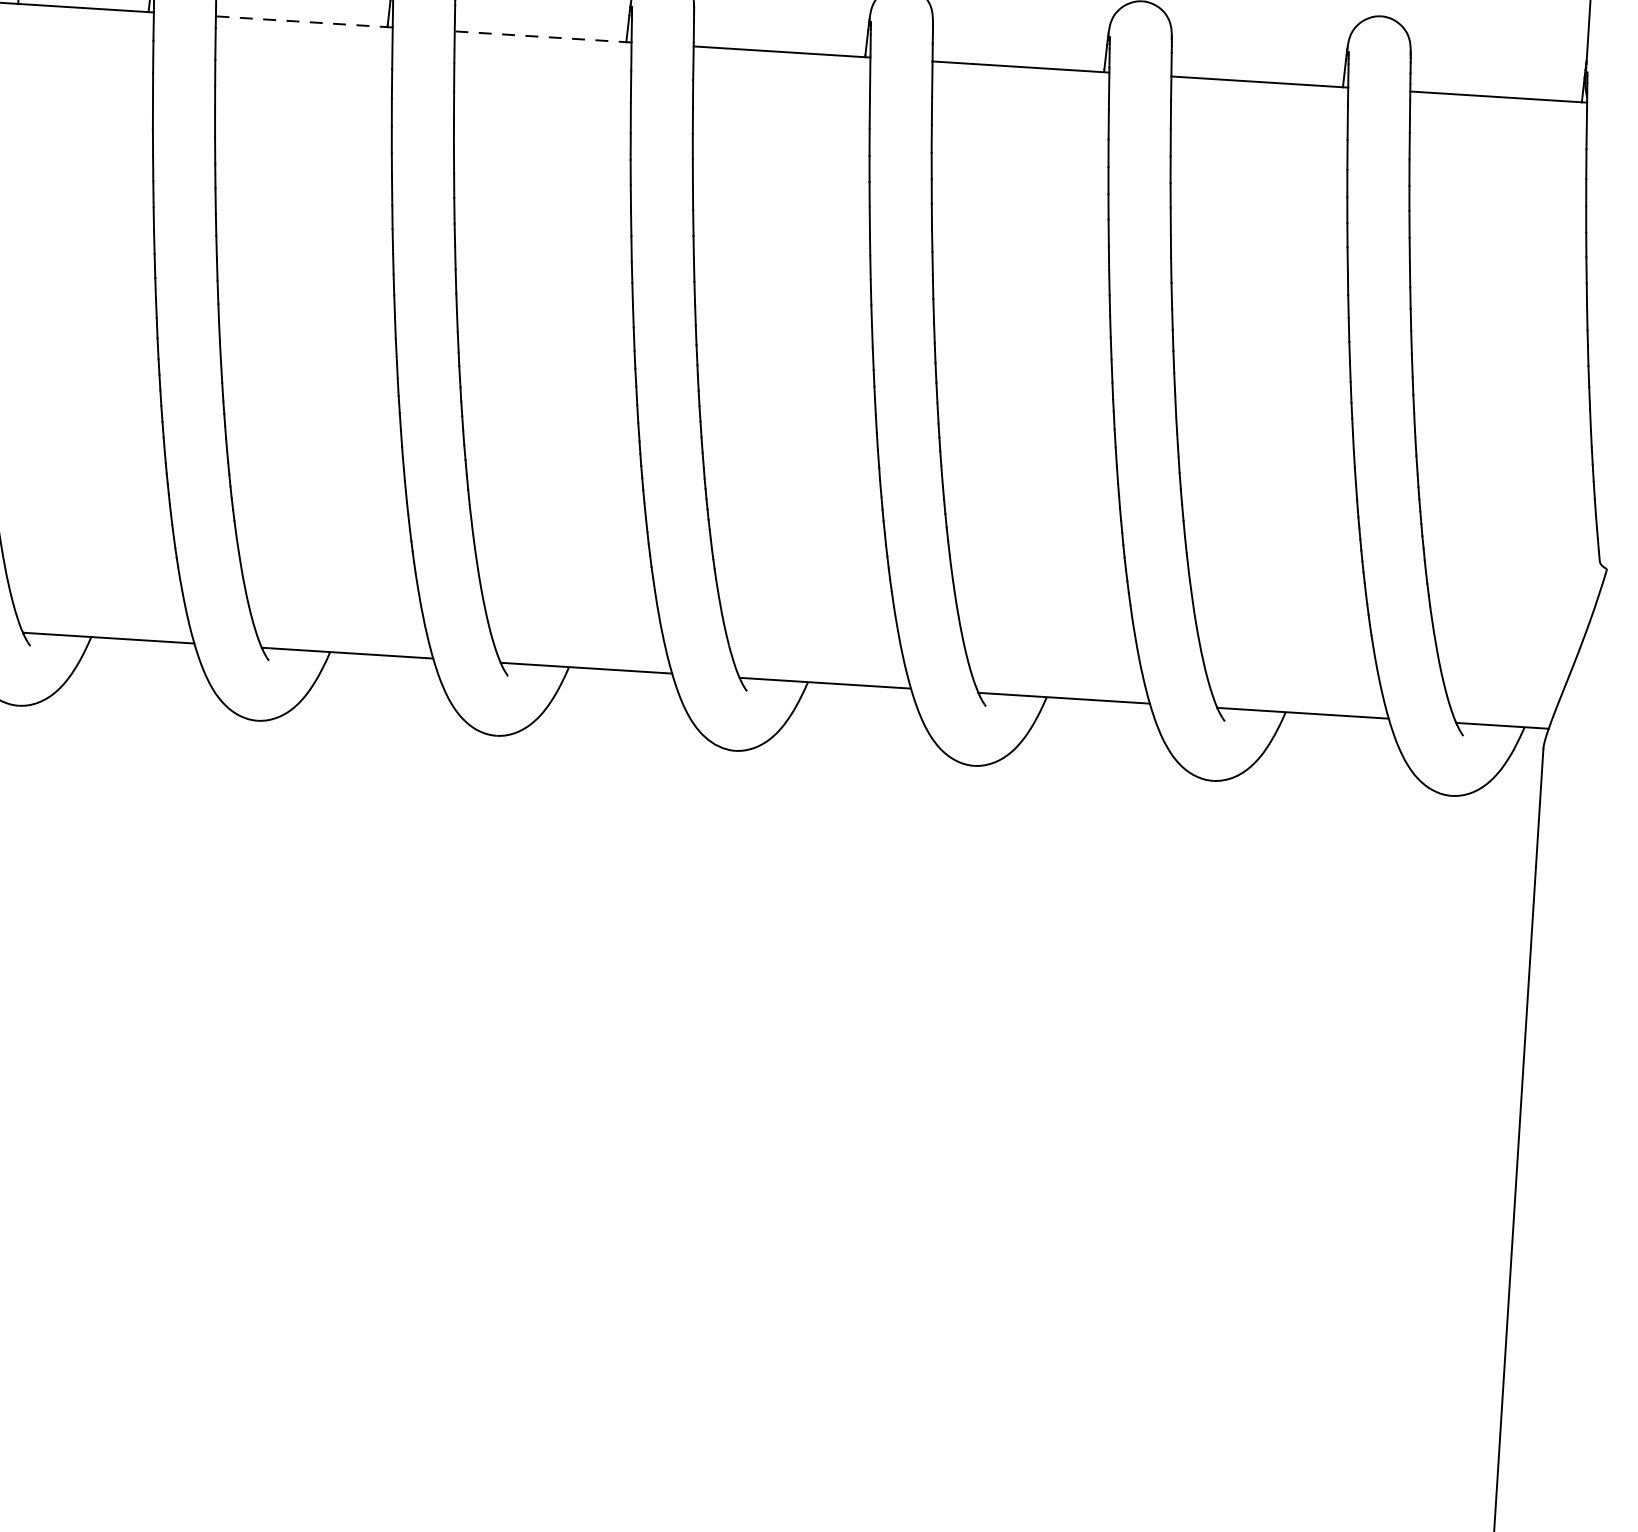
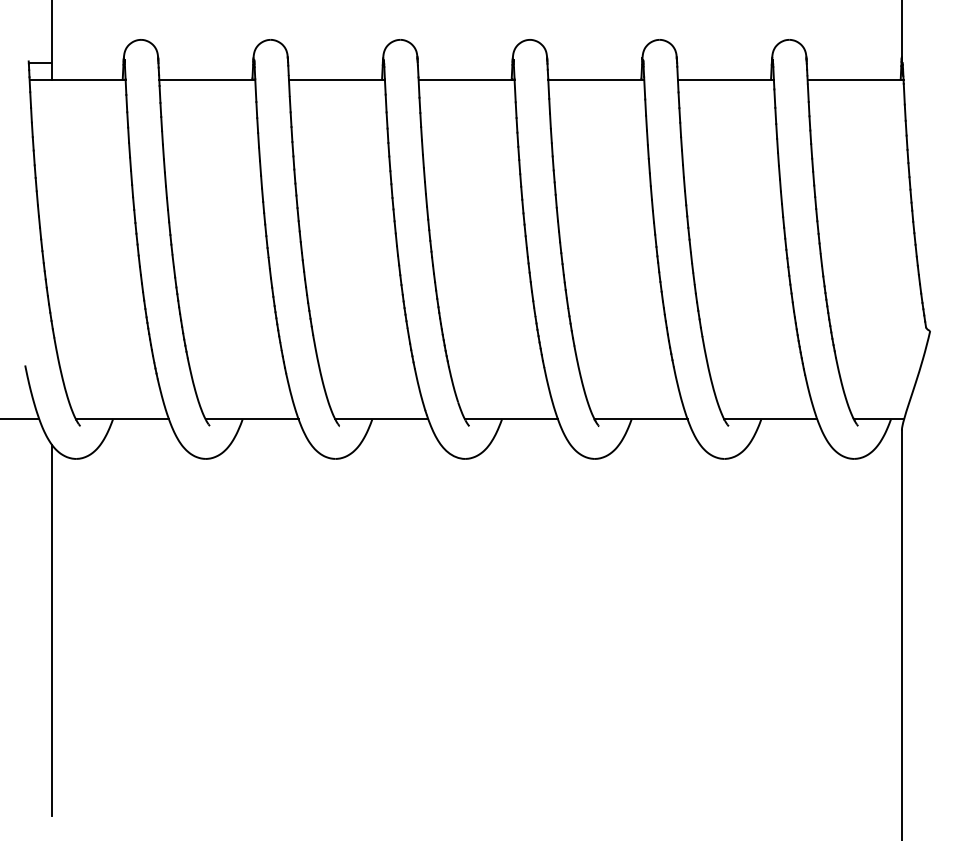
line: (304, 21) -> (207, 79), dashed -> solid
line: (542, 36) -> (336, 79), dashed -> solid

